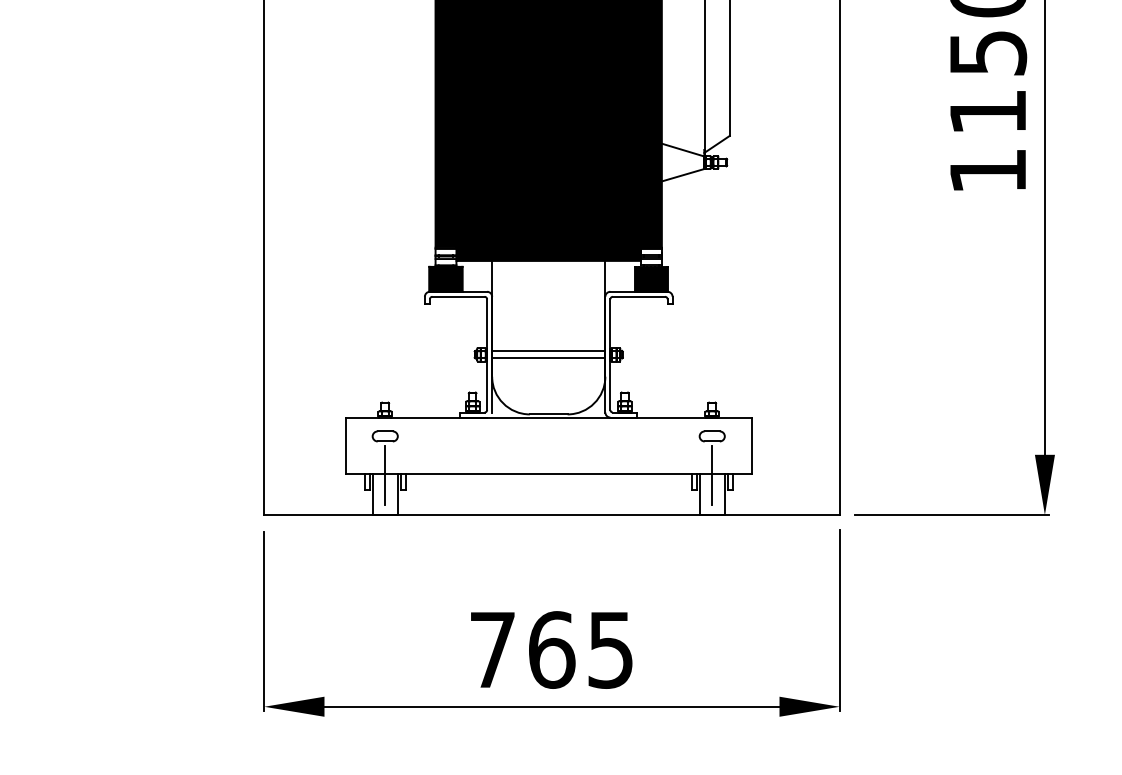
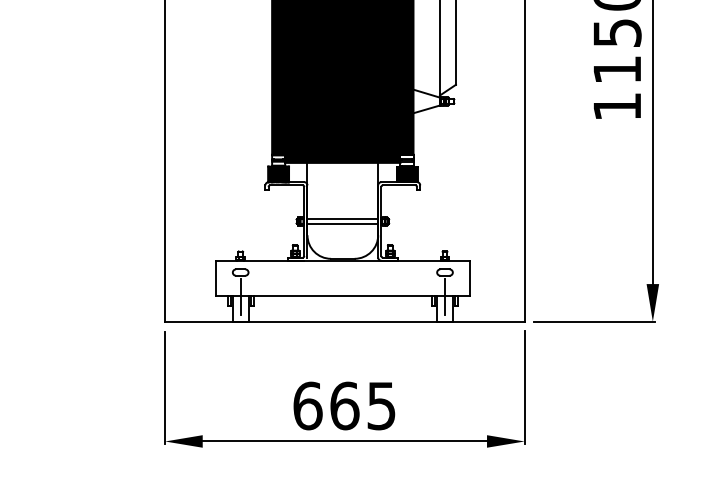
text: (492, 649) -> (307, 405), 765 -> 665

